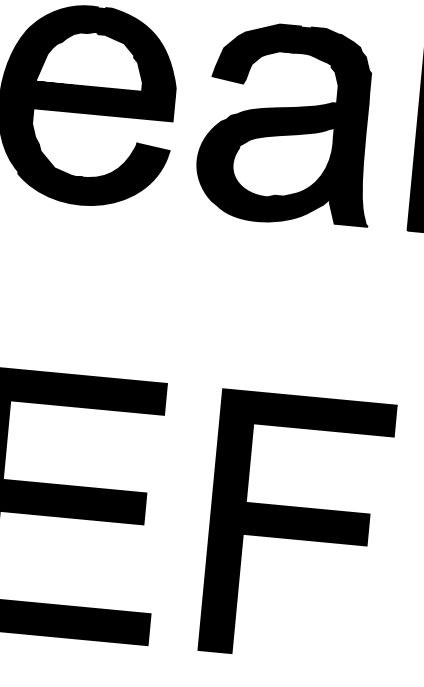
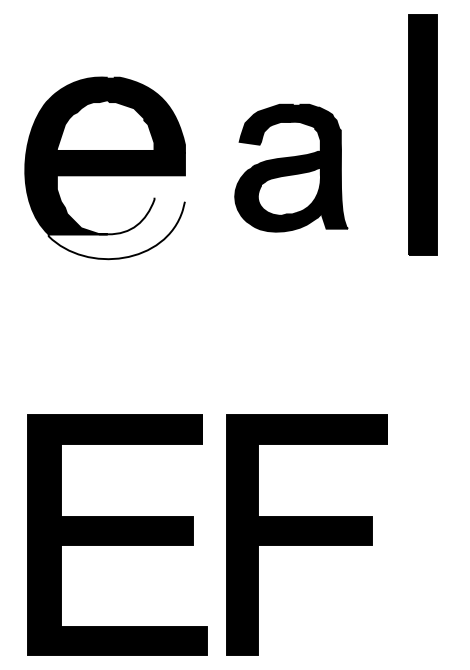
part: (289, 123) -> (291, 167), size x0.7
fill: (92, 172) -> (116, 228), removed
part: (297, 526) -> (306, 534), moved

